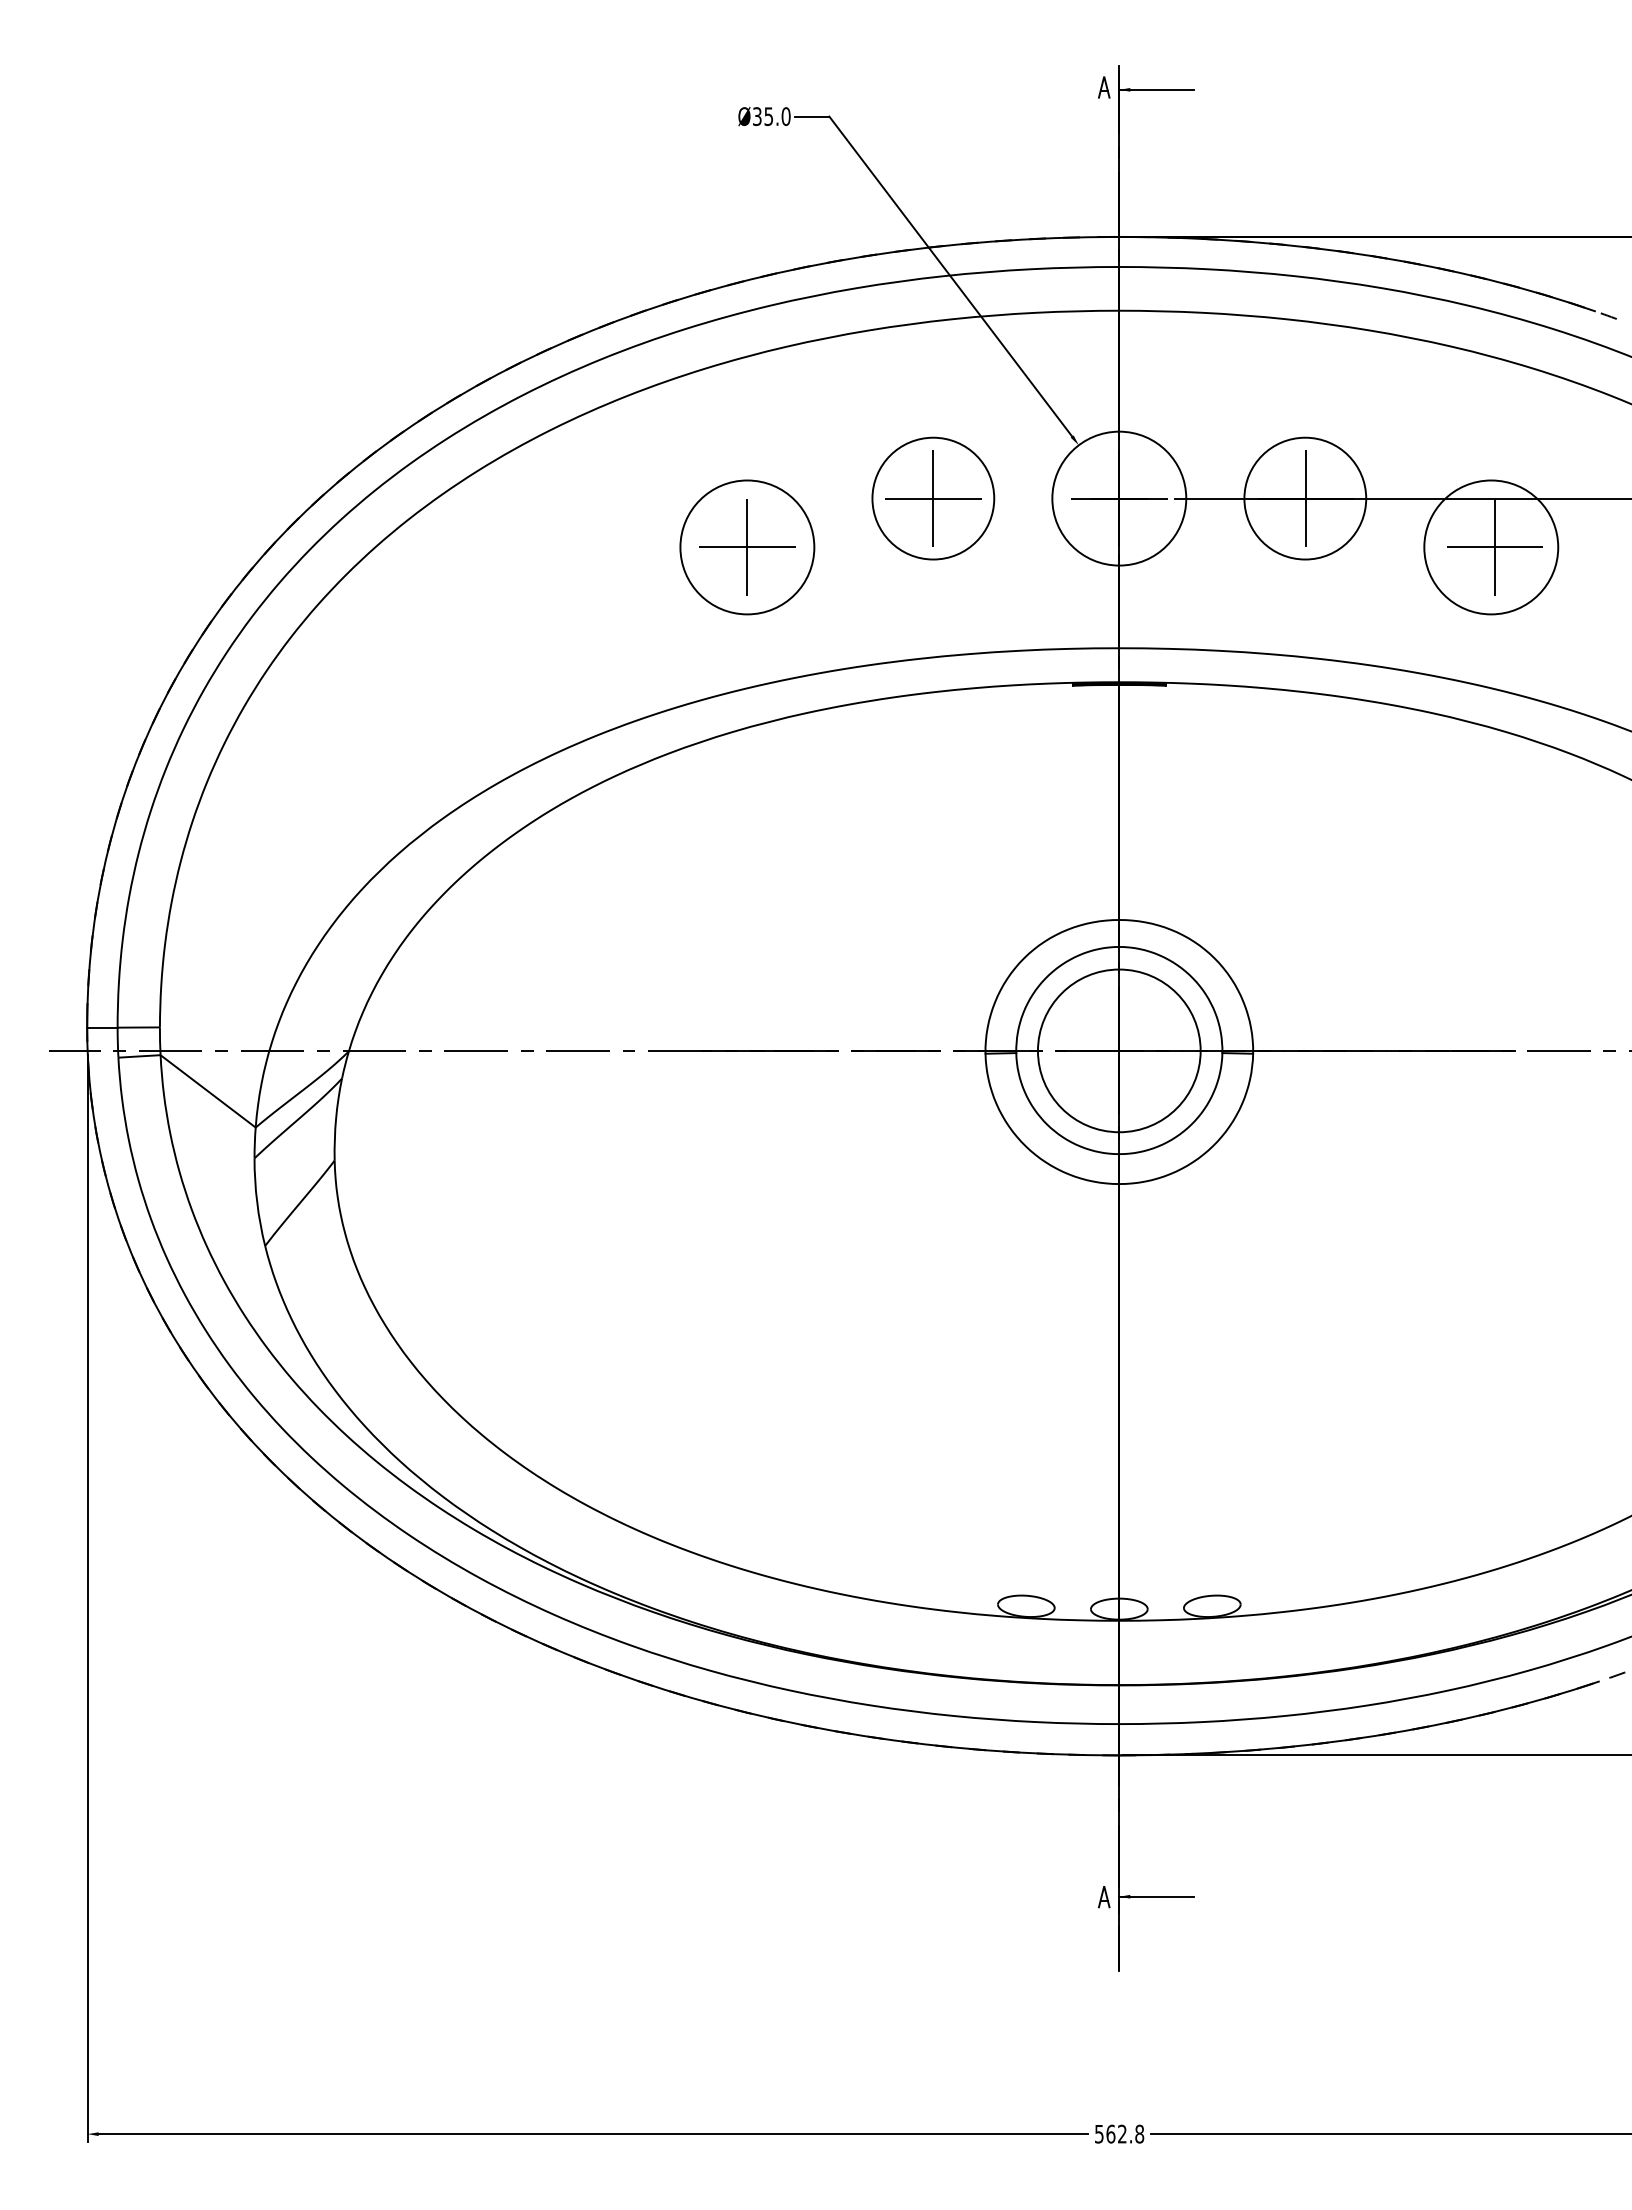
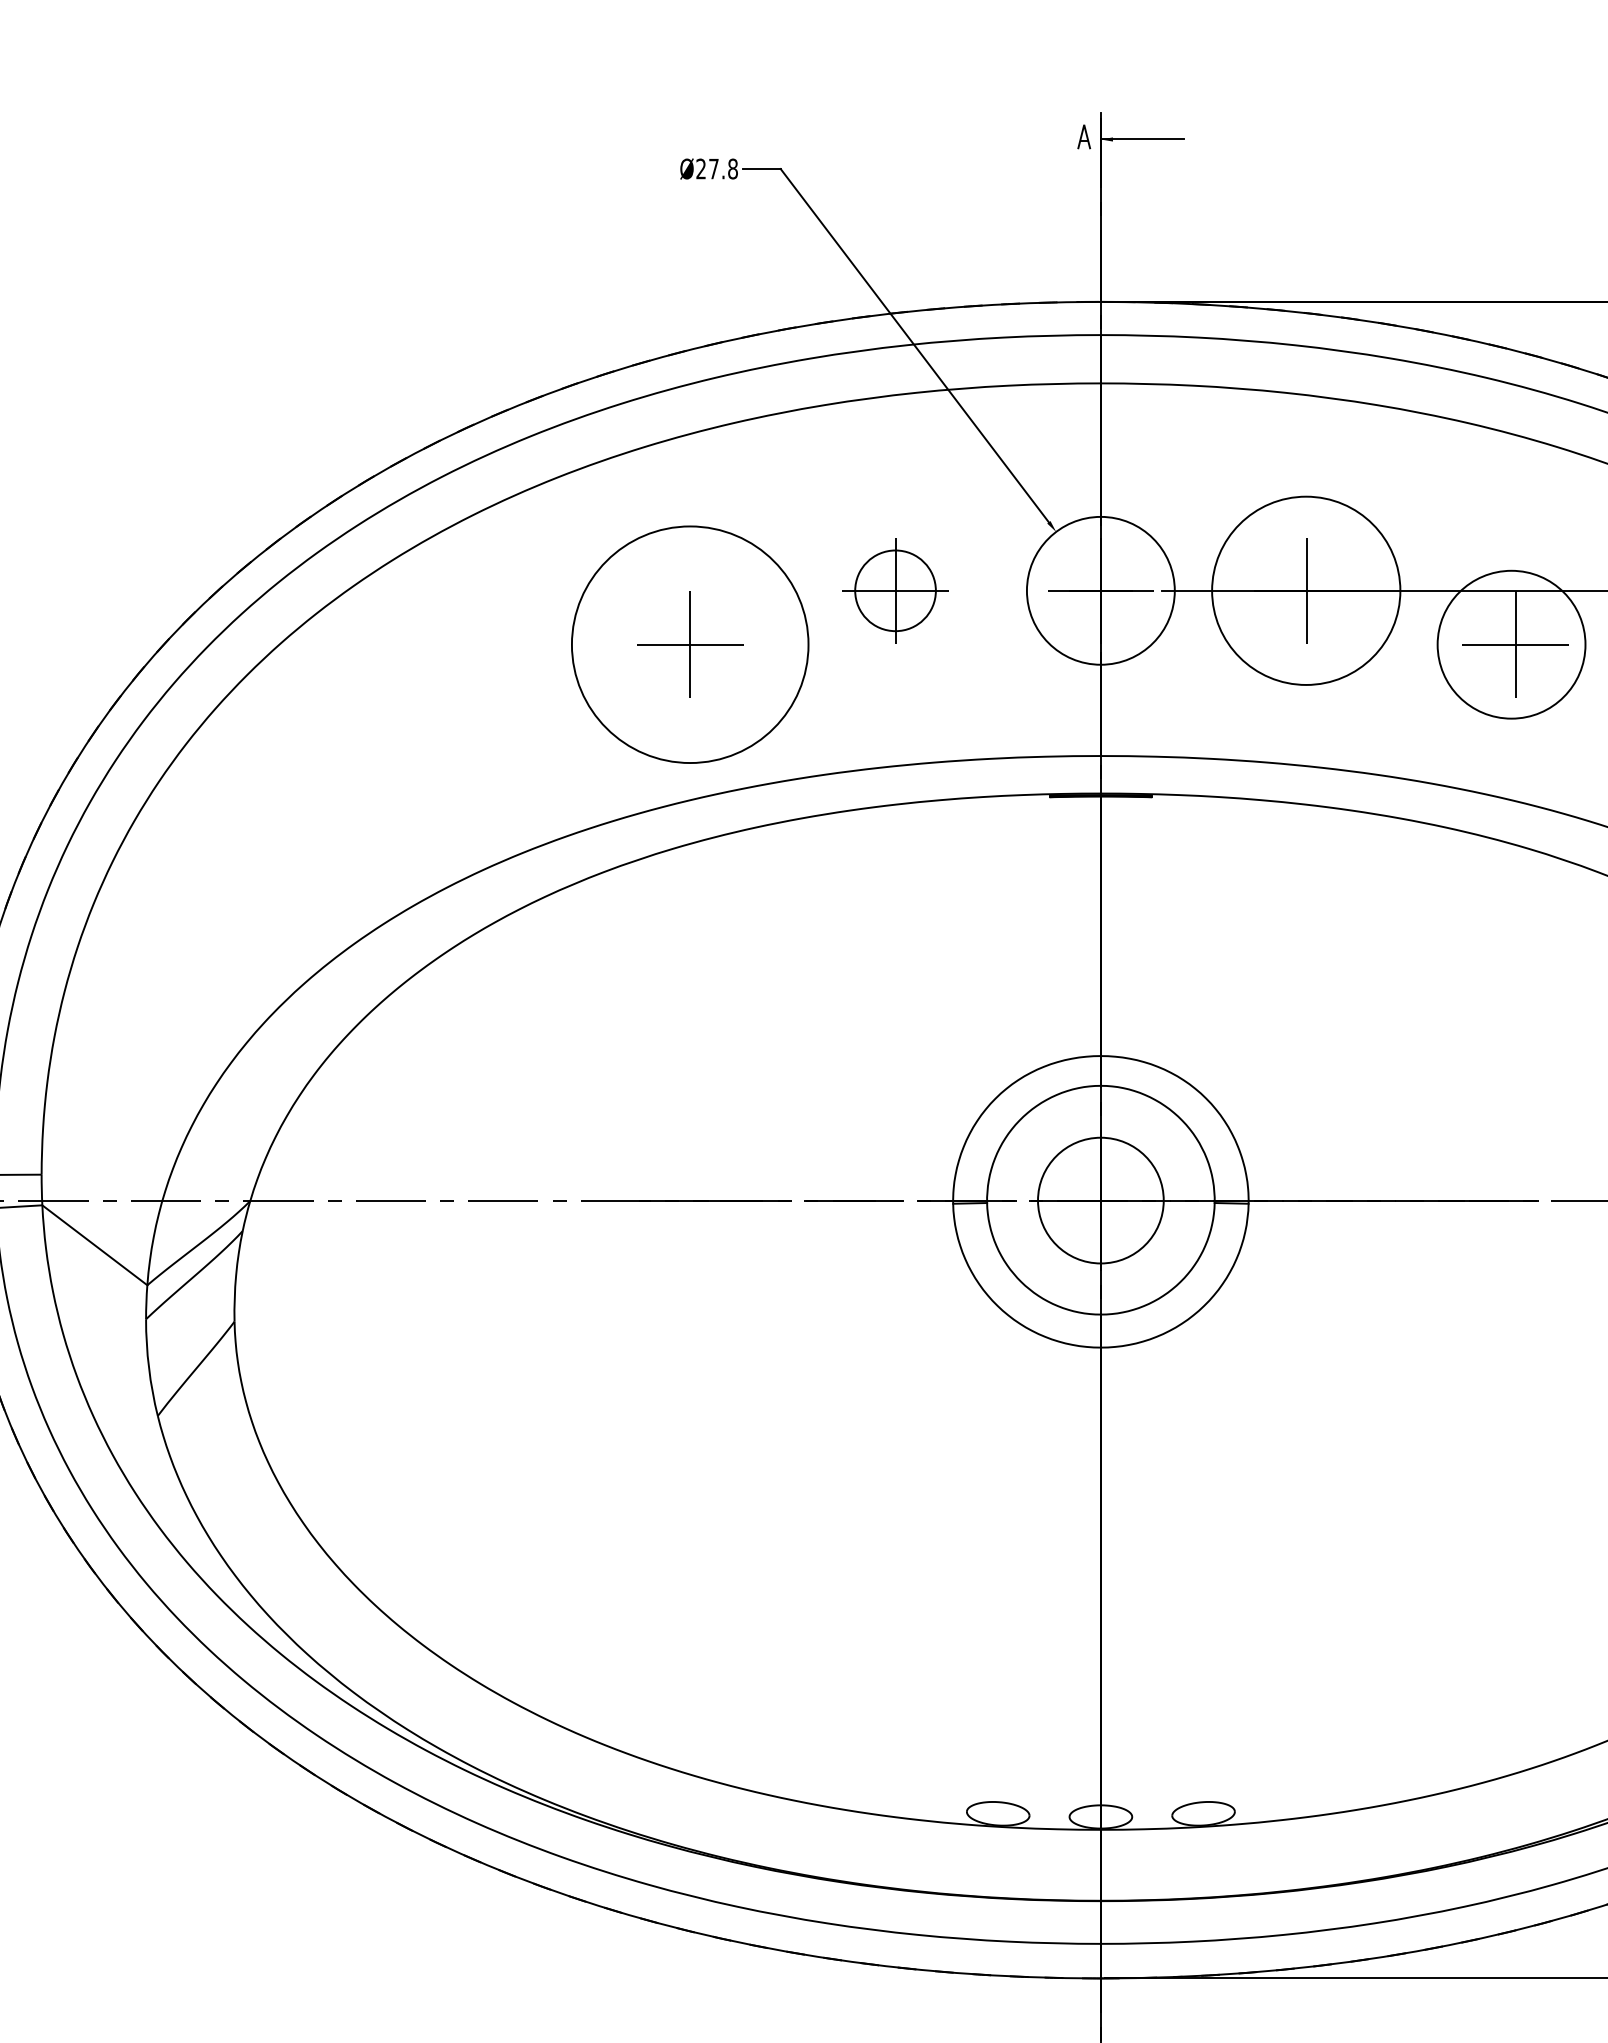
text: (771, 116) -> (716, 168), Ø35.0 -> Ø27.8
circle: (933, 498) -> (895, 590), size x0.6
circle: (1305, 498) -> (1306, 590), size x1.4
circle: (747, 547) -> (690, 644), size x1.6
circle: (1118, 1050) -> (1099, 1200), size x0.7

